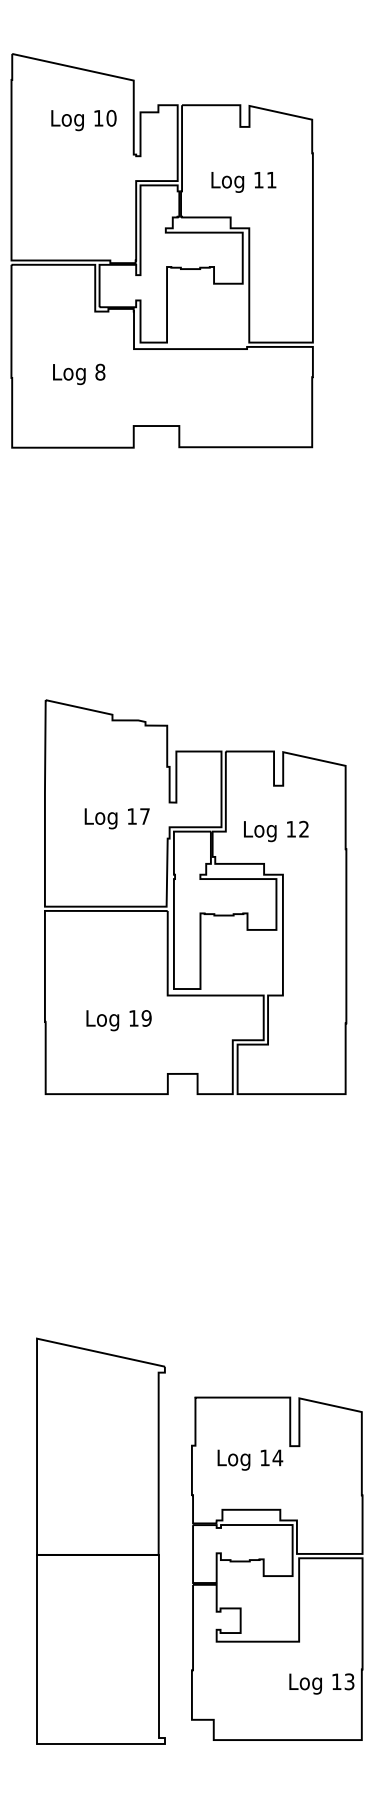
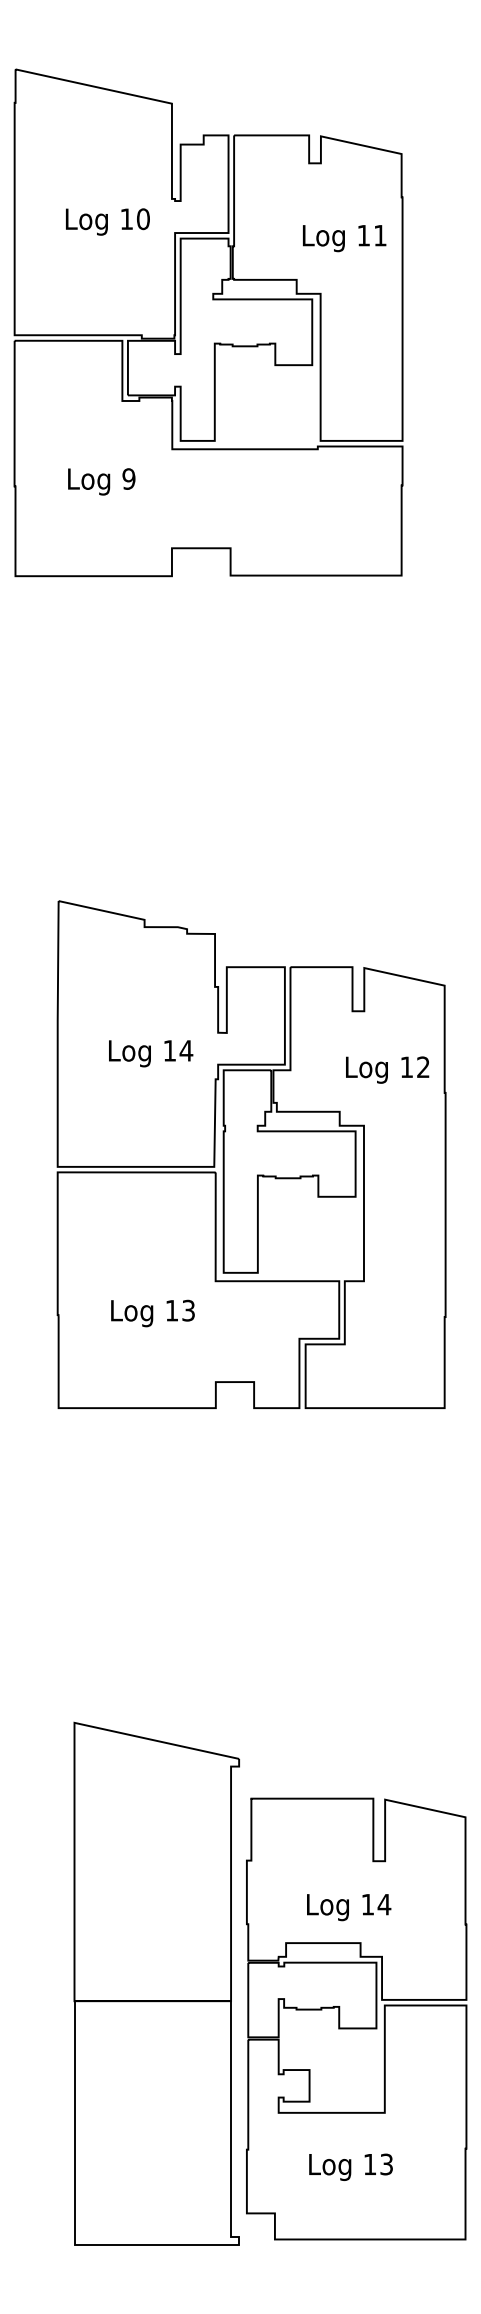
text: (83, 120) -> (107, 221), moved
text: (243, 182) -> (344, 238), moved
text: (100, 372) -> (129, 479), 8 -> 9
text: (144, 816) -> (185, 1050), 17 -> 14
text: (276, 831) -> (387, 1070), moved
text: (146, 1018) -> (188, 1310), 19 -> 13
text: (250, 1459) -> (349, 1906), moved
part: (100, 1540) -> (156, 1982), moved
text: (321, 1683) -> (350, 2166), moved

